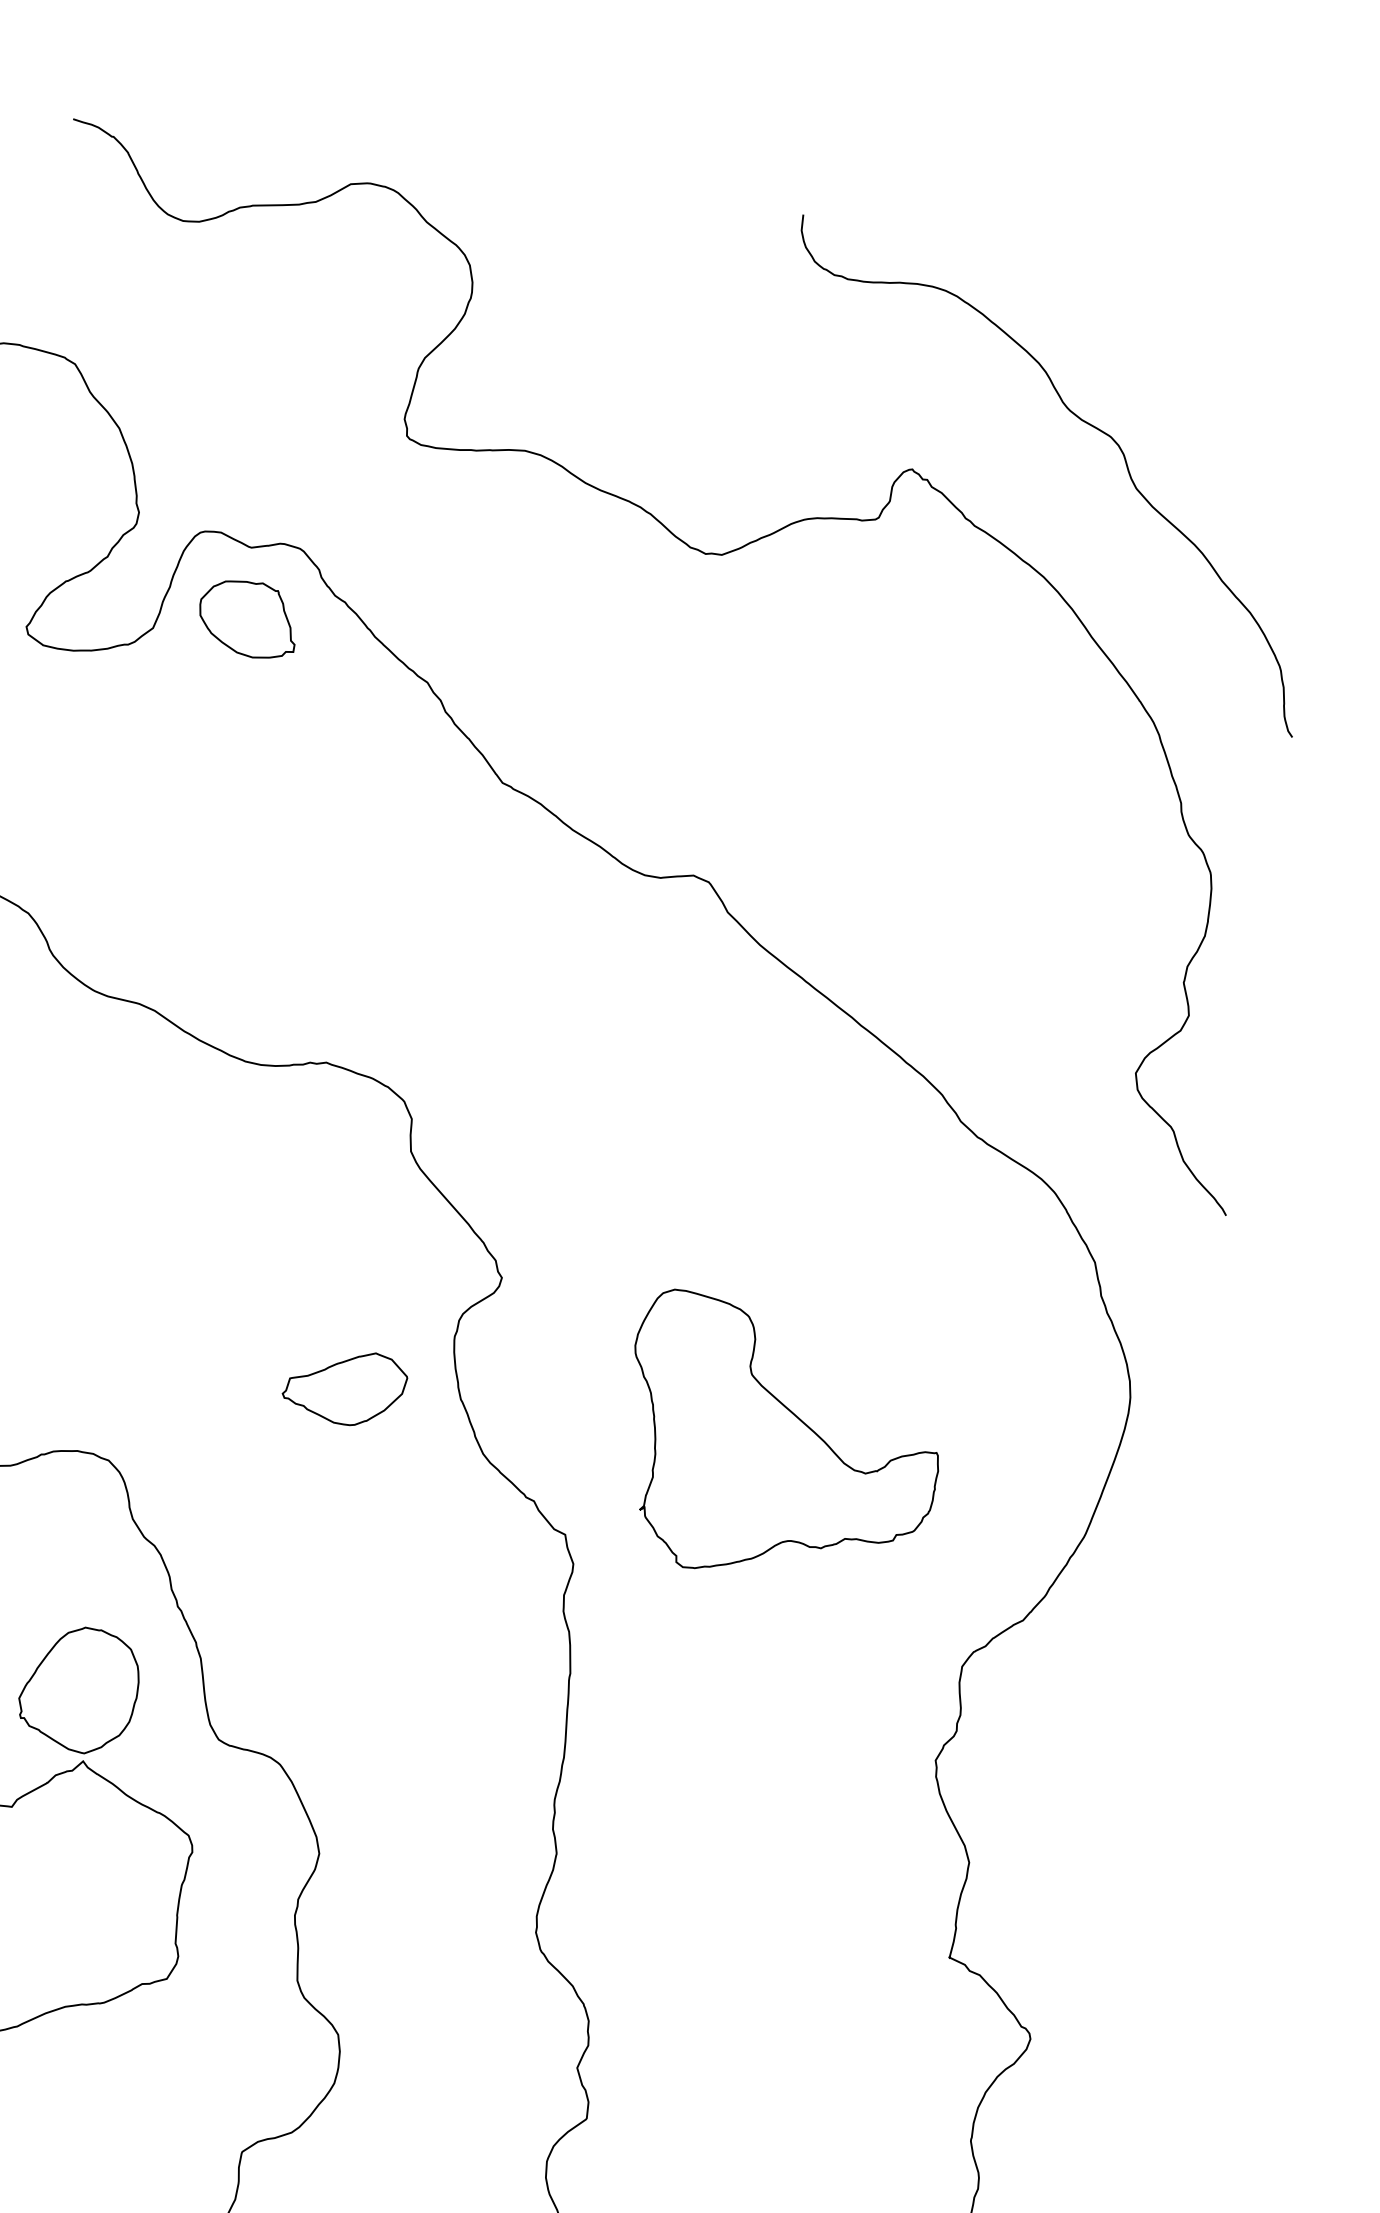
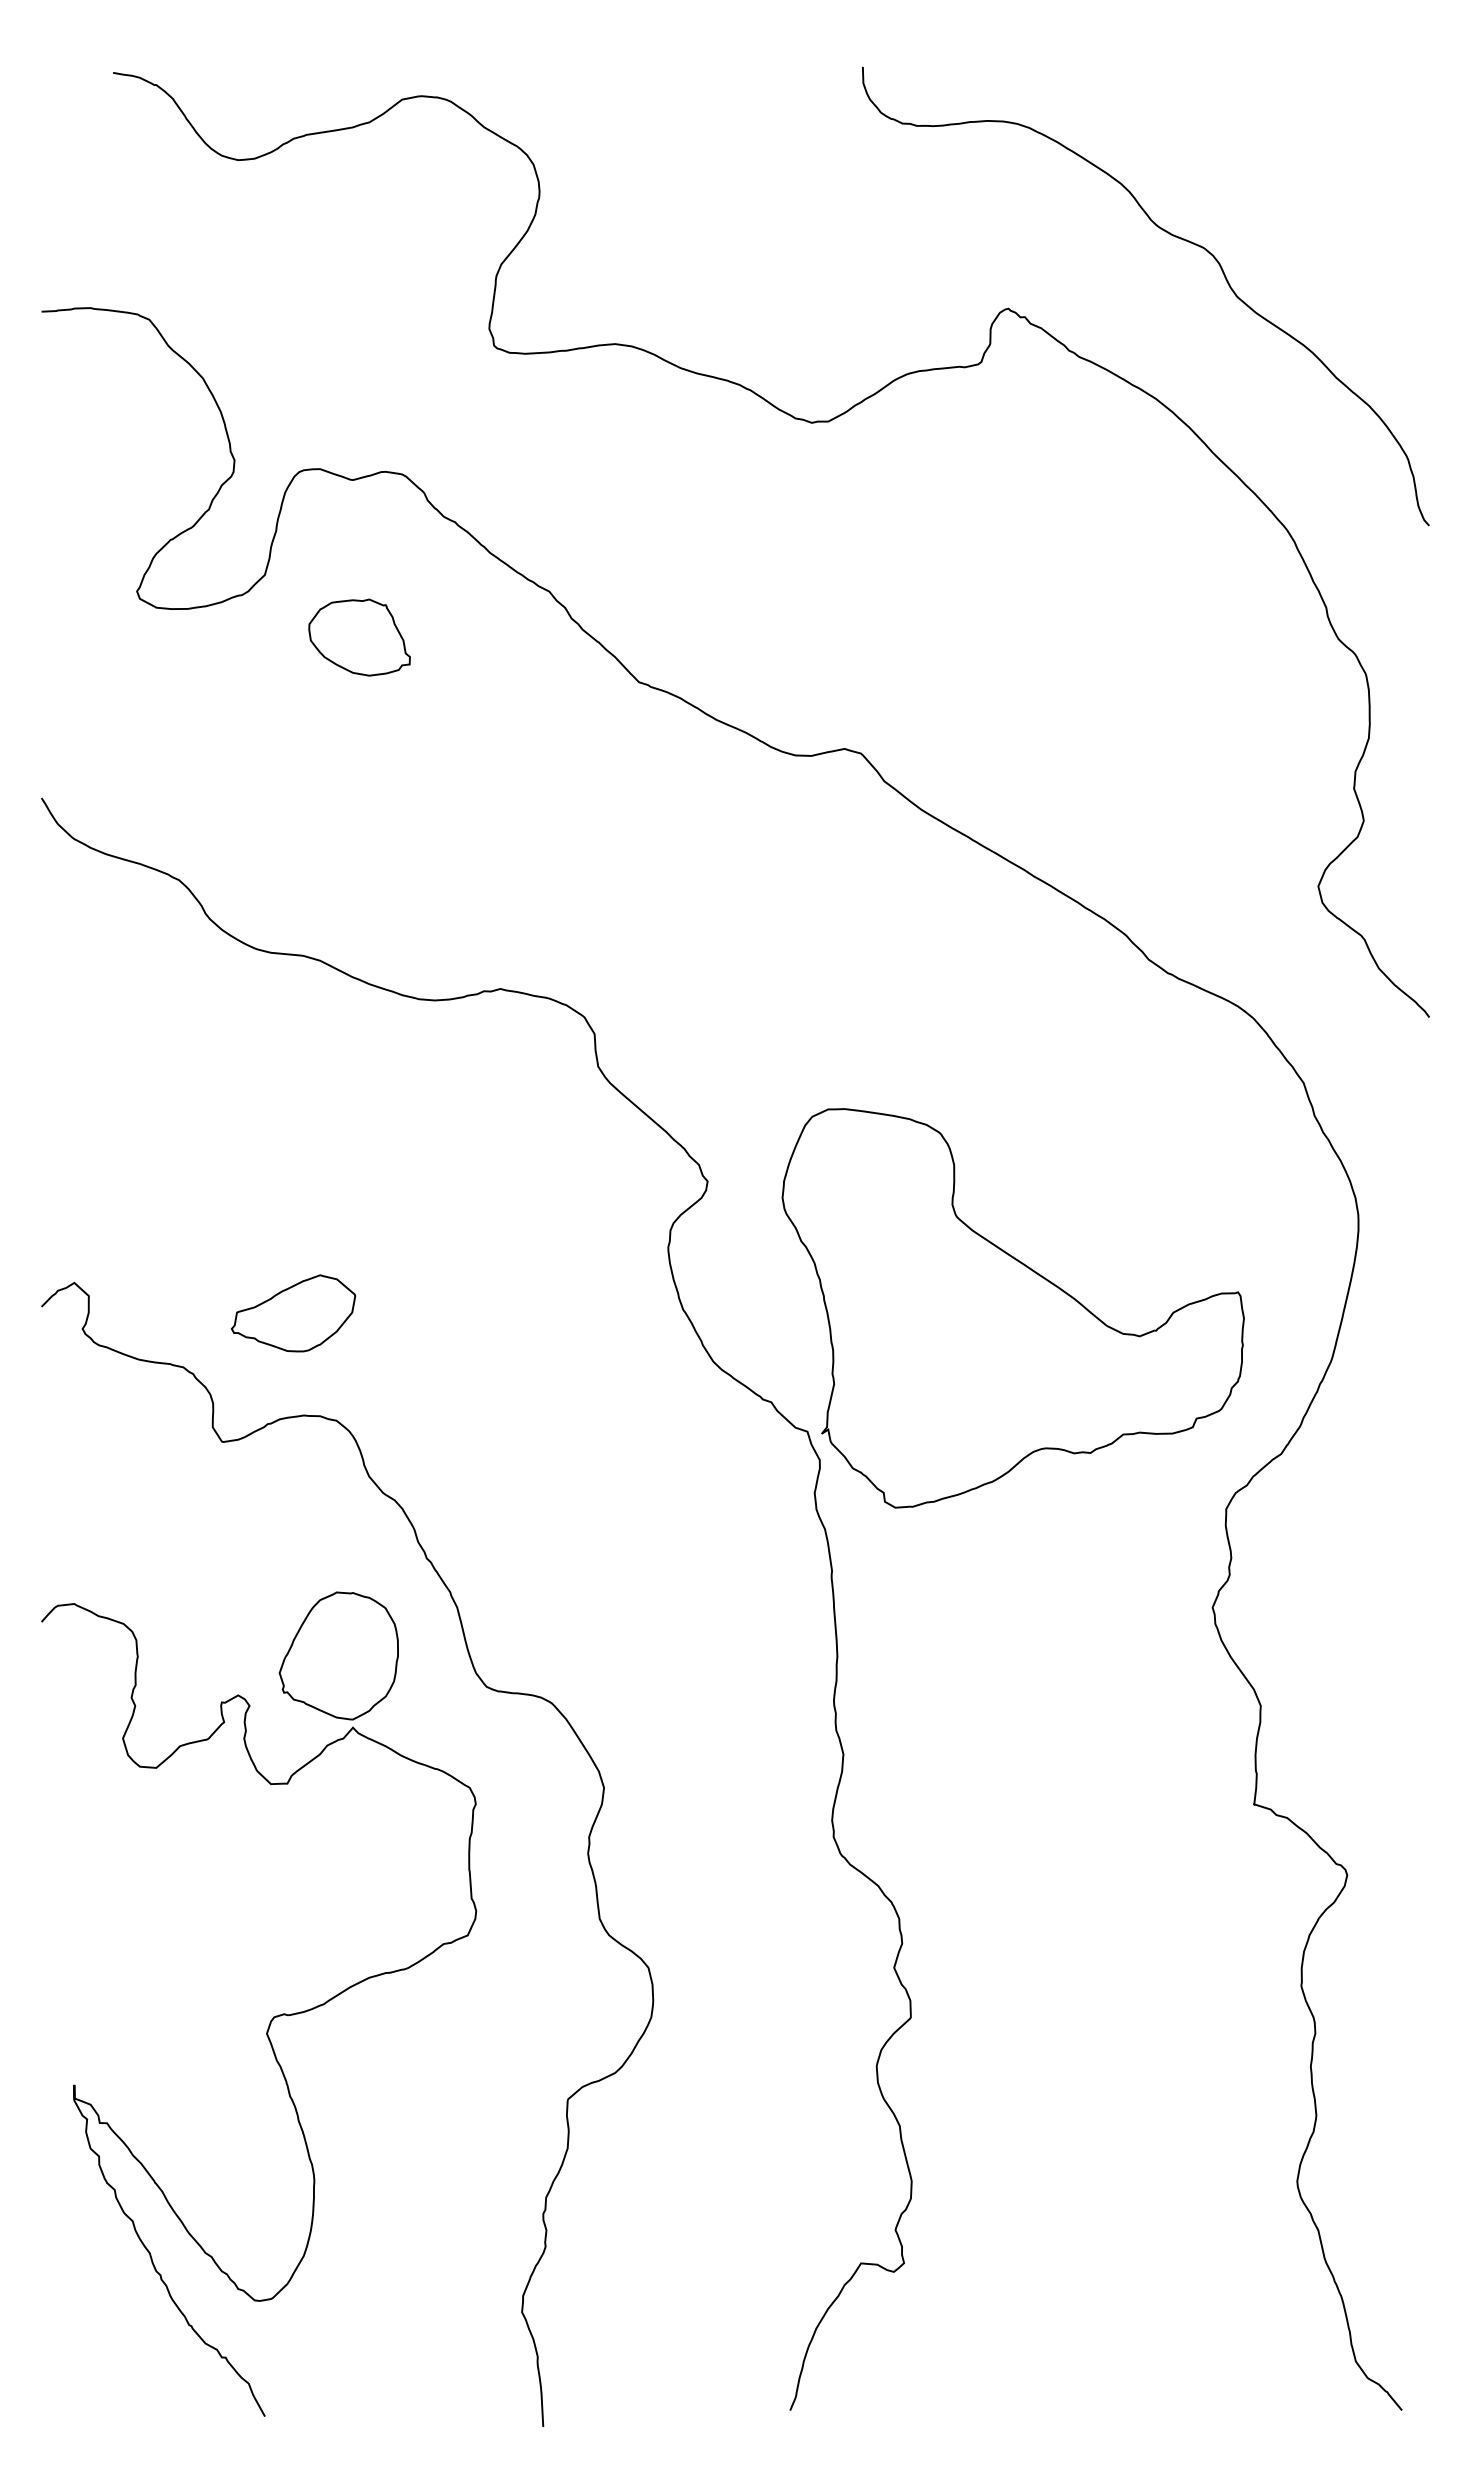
part: (248, 619) -> (359, 637), moved
part: (344, 1386) -> (293, 1313), moved
part: (781, 1442) -> (1012, 1308), size x1.43

